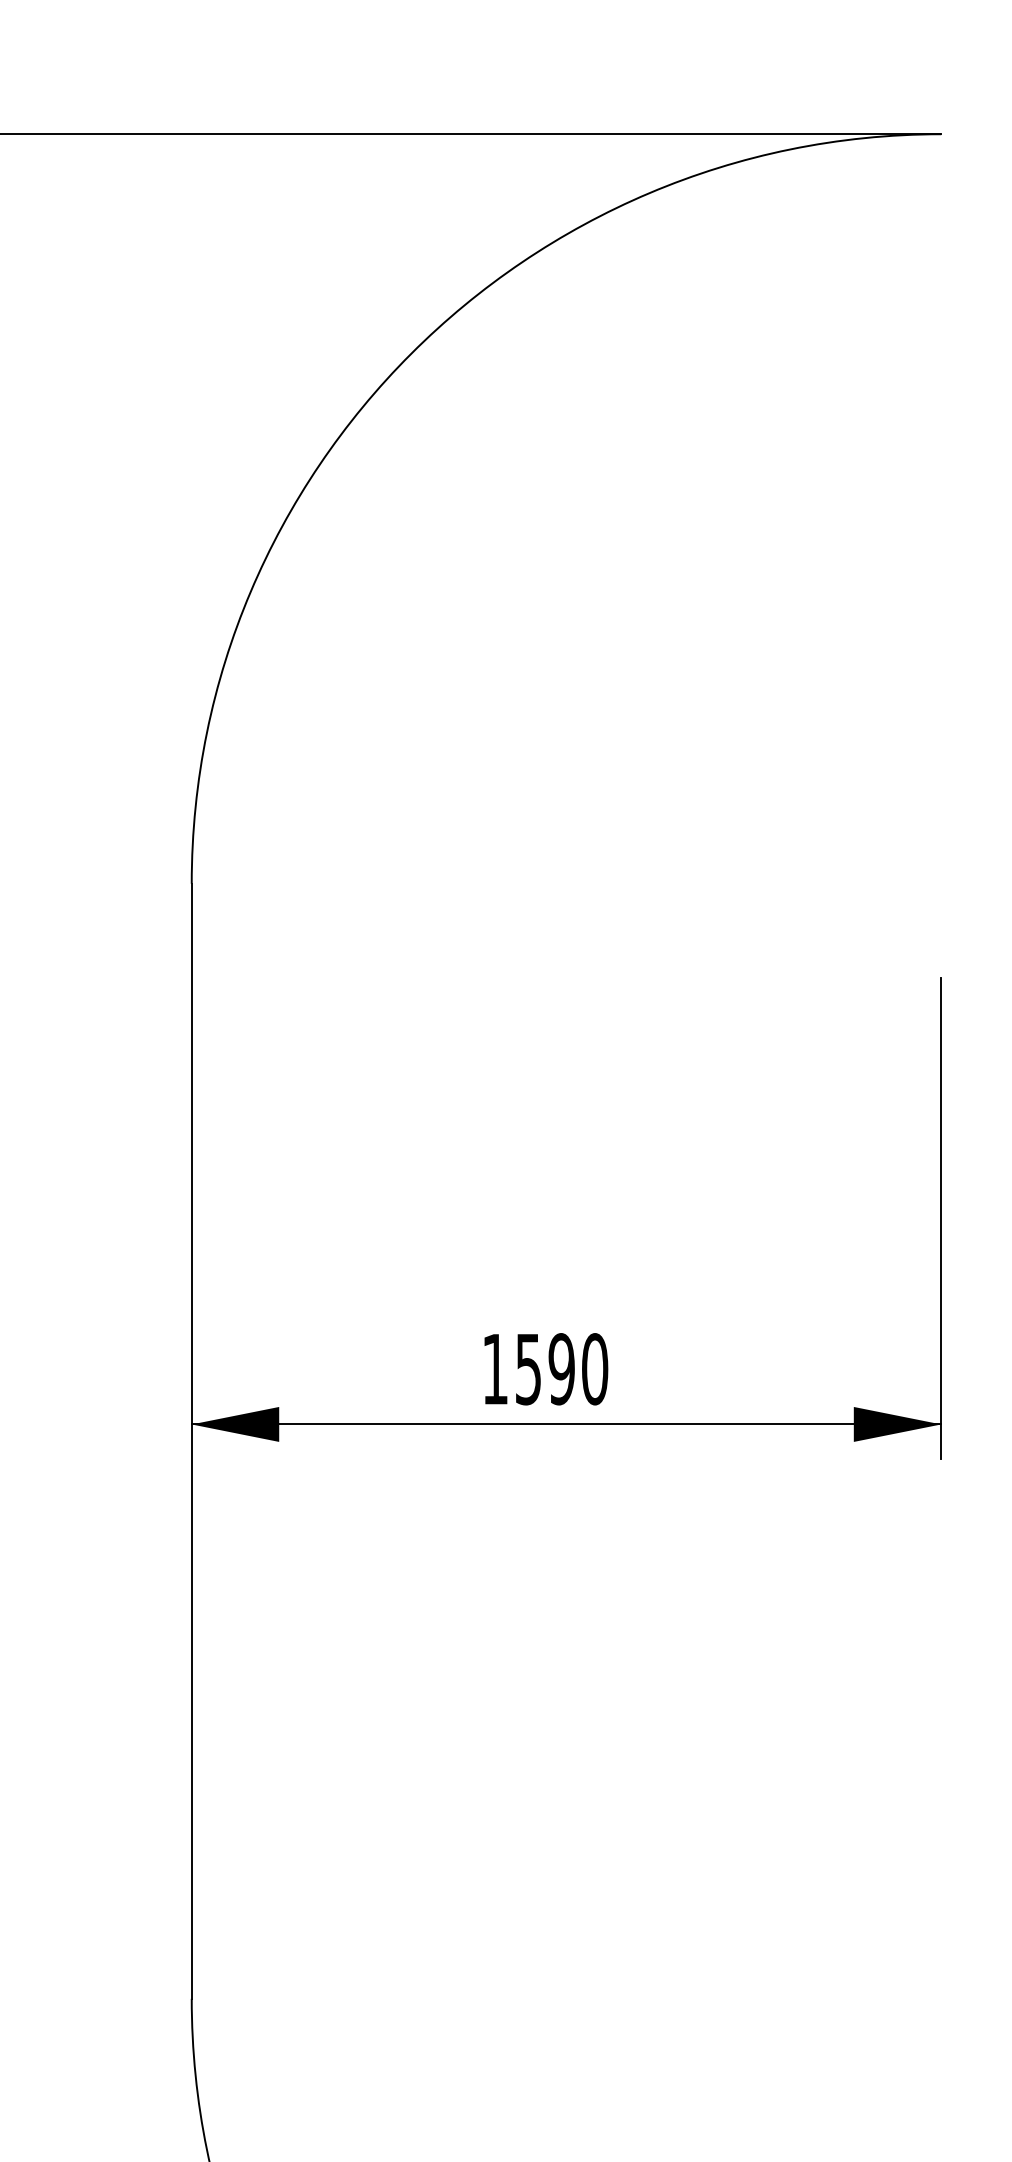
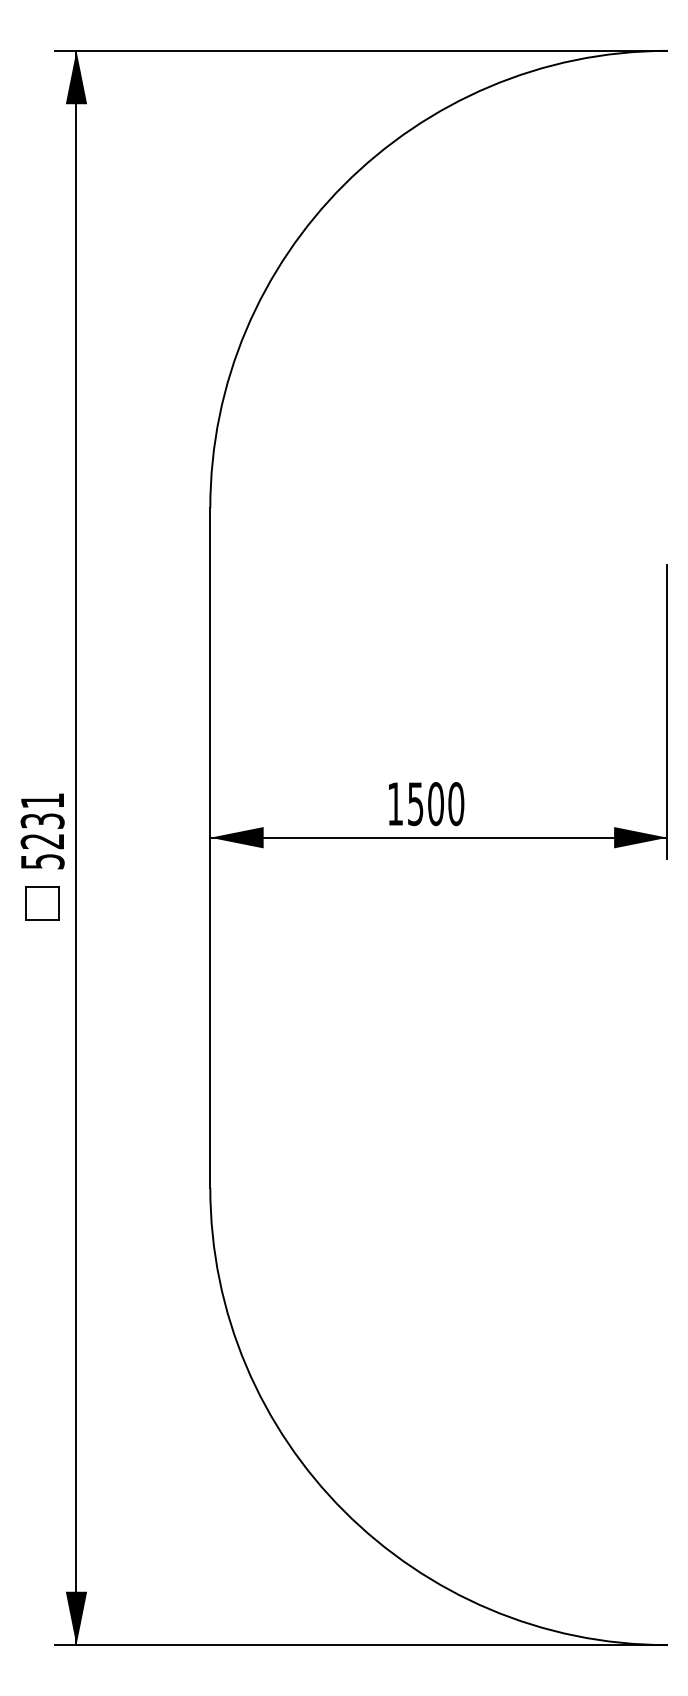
text: (562, 1369) -> (436, 804), 1590 -> 1500

